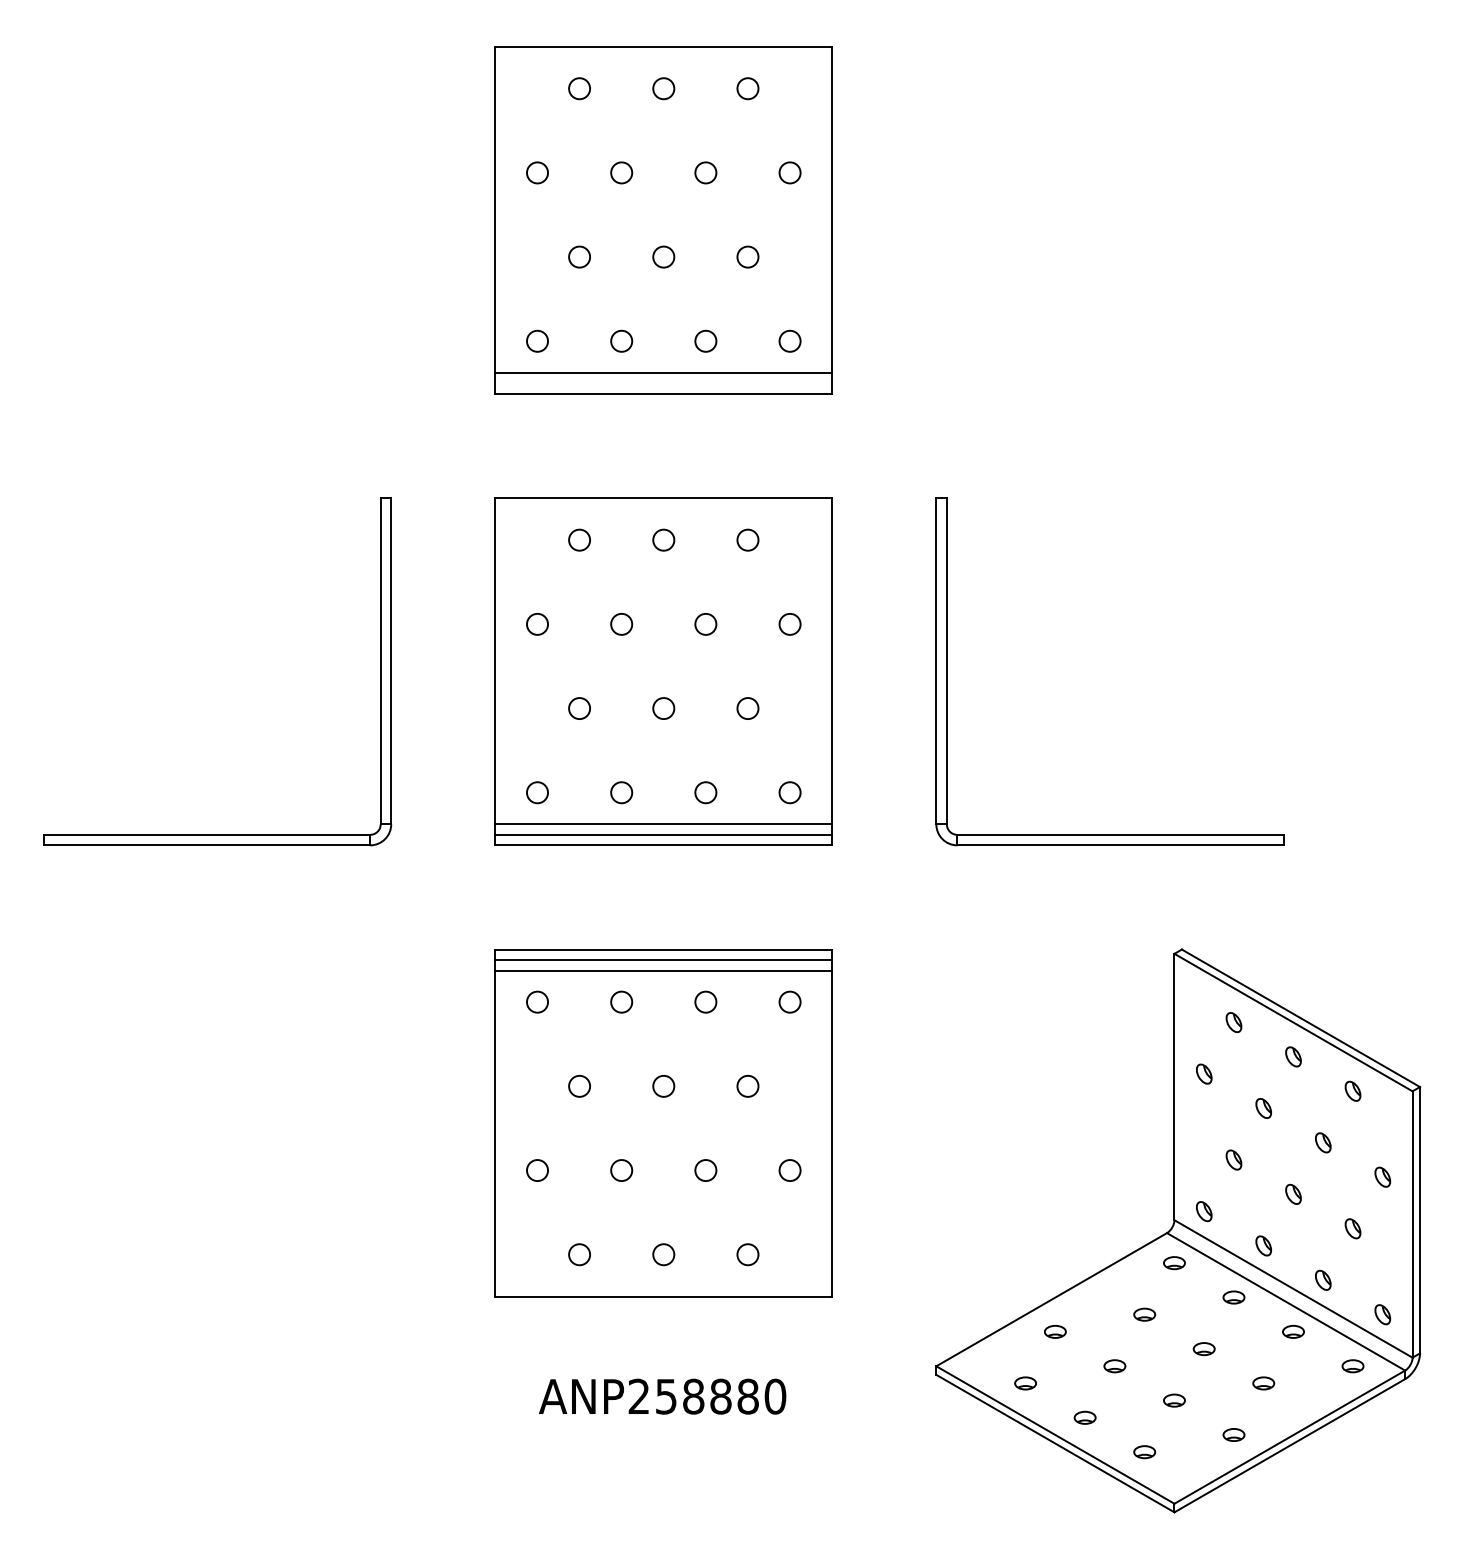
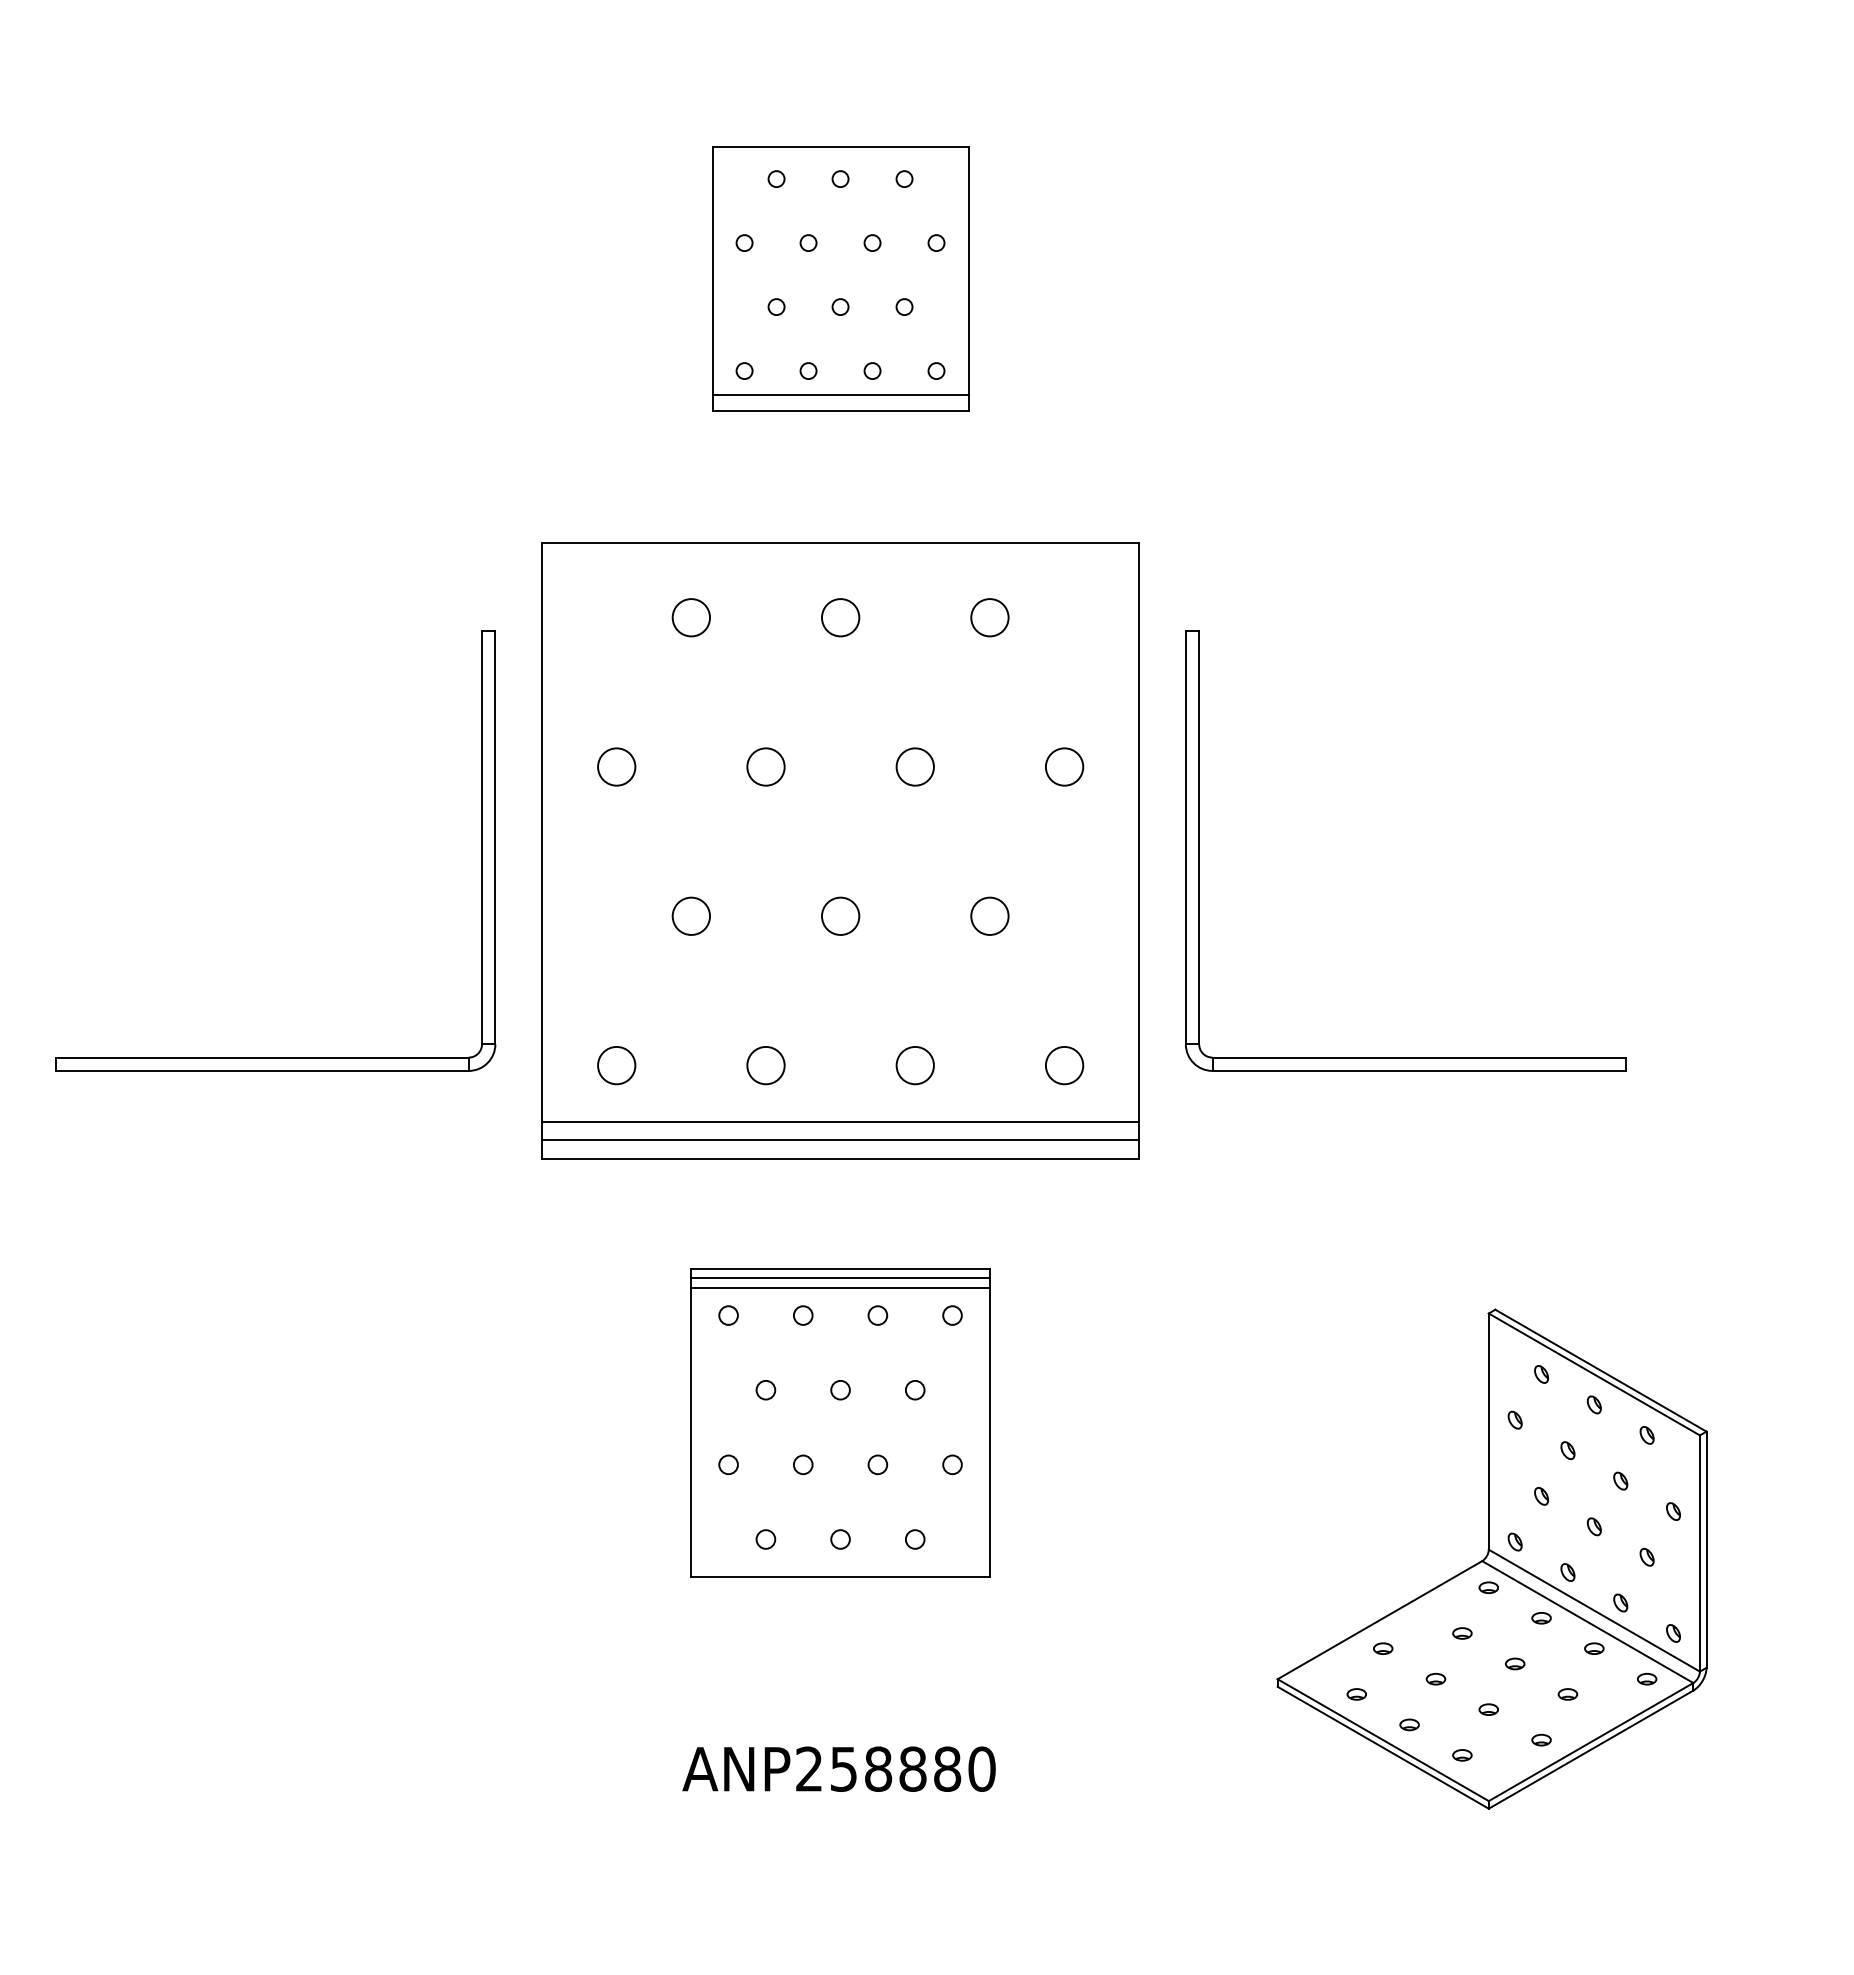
part: (663, 219) -> (840, 278), size x0.6
part: (663, 671) -> (840, 850), size x1.4
part: (663, 1122) -> (840, 1422), size x0.7
part: (1177, 1230) -> (1491, 1558), size x0.7

